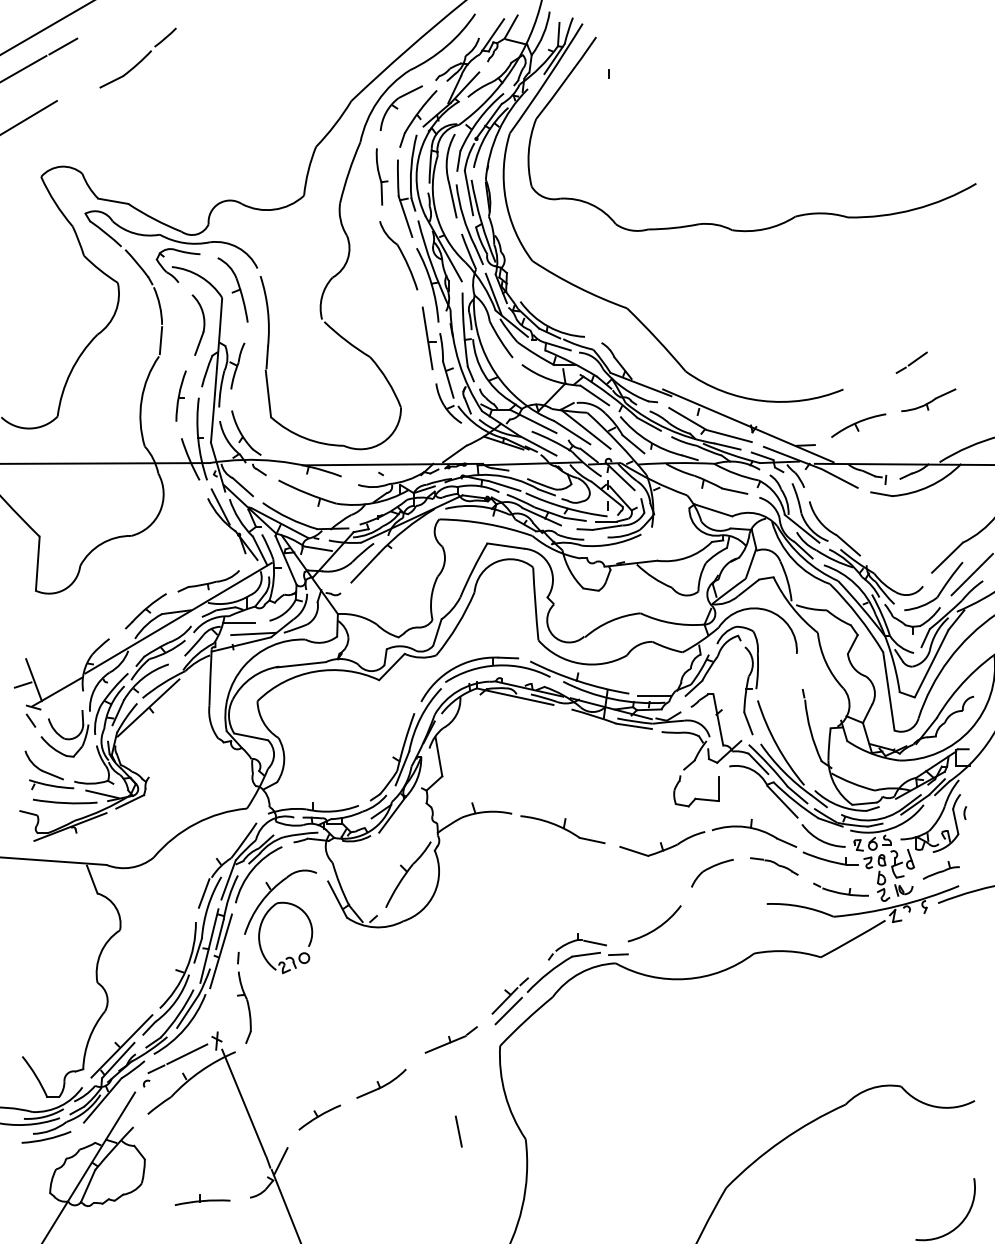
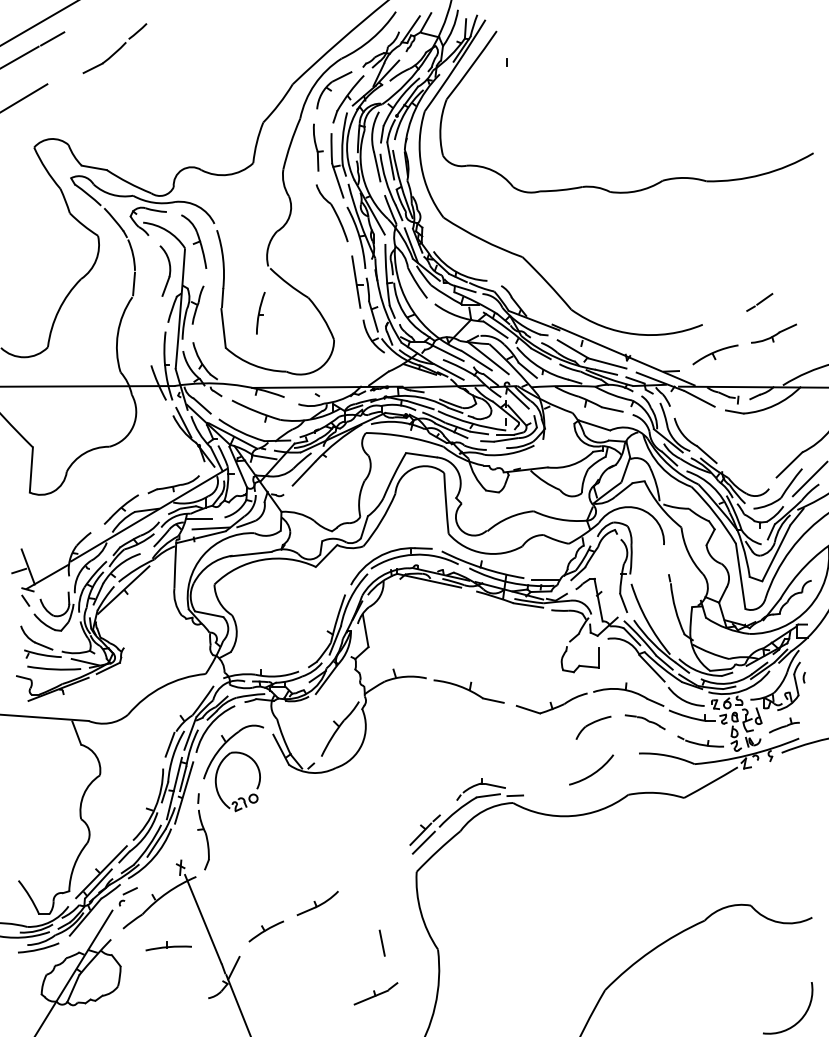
part: (180, 396) -> (260, 313), moved
arc: (657, 926) -> (593, 772), moved
part: (450, 1039) -> (375, 993), moved
line: (186, 1053) -> (155, 878), removed
part: (202, 1200) -> (168, 946), moved

